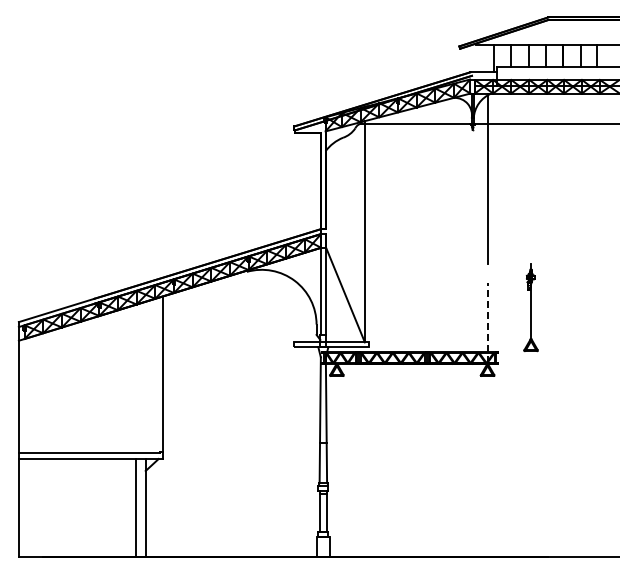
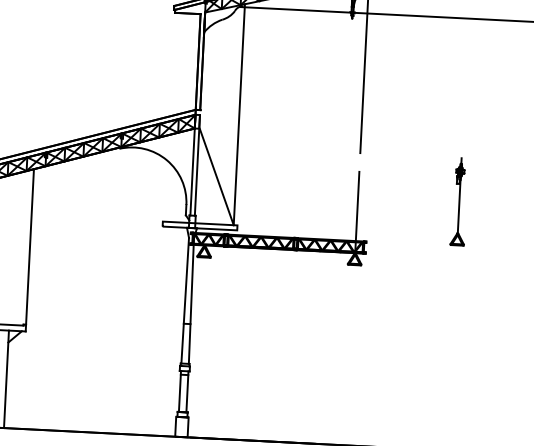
part: (530, 307) -> (458, 201), moved
line: (487, 322) -> (357, 211), dashed -> solid

